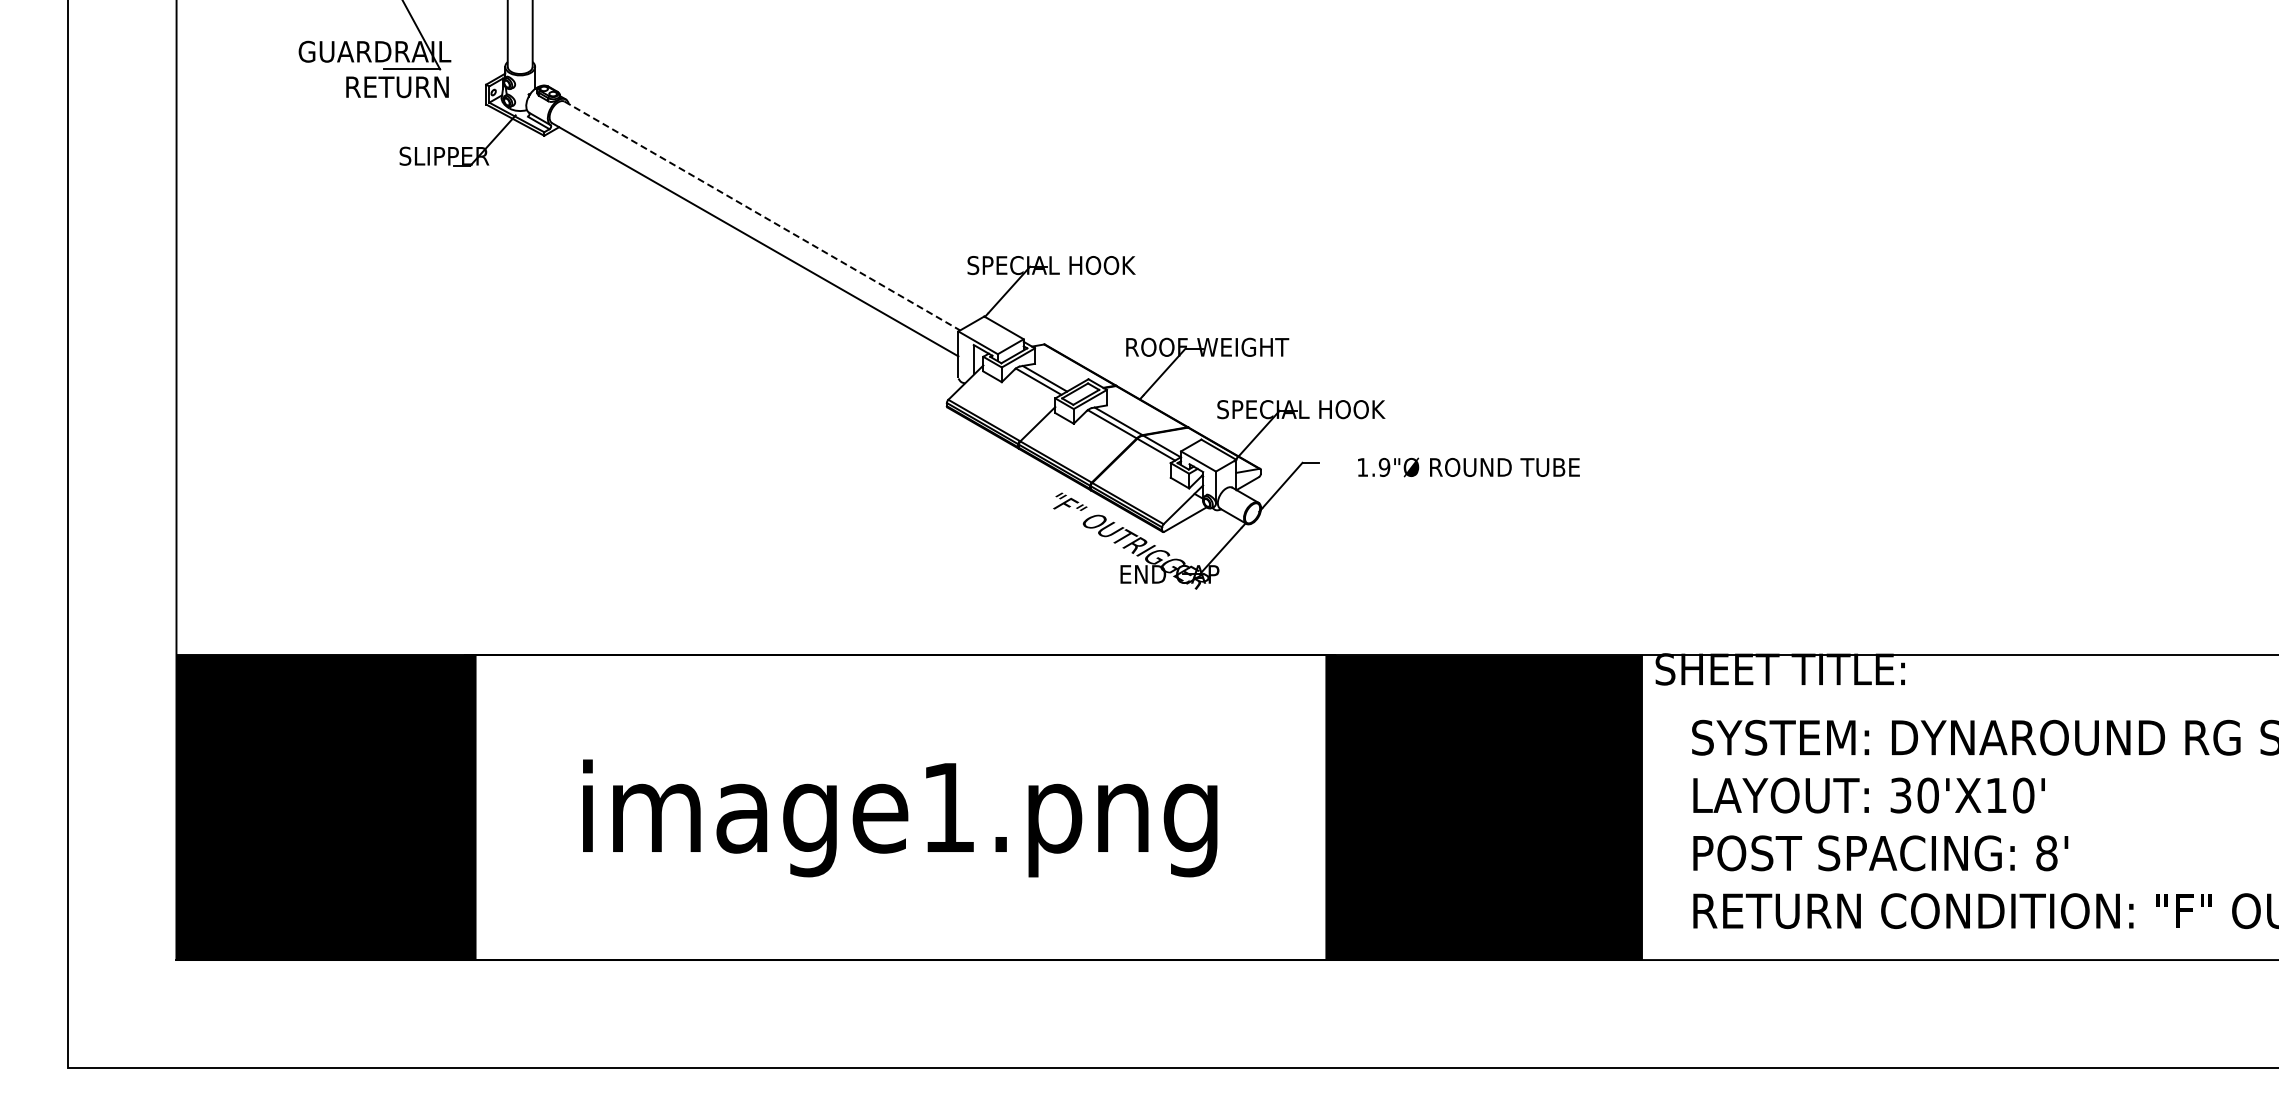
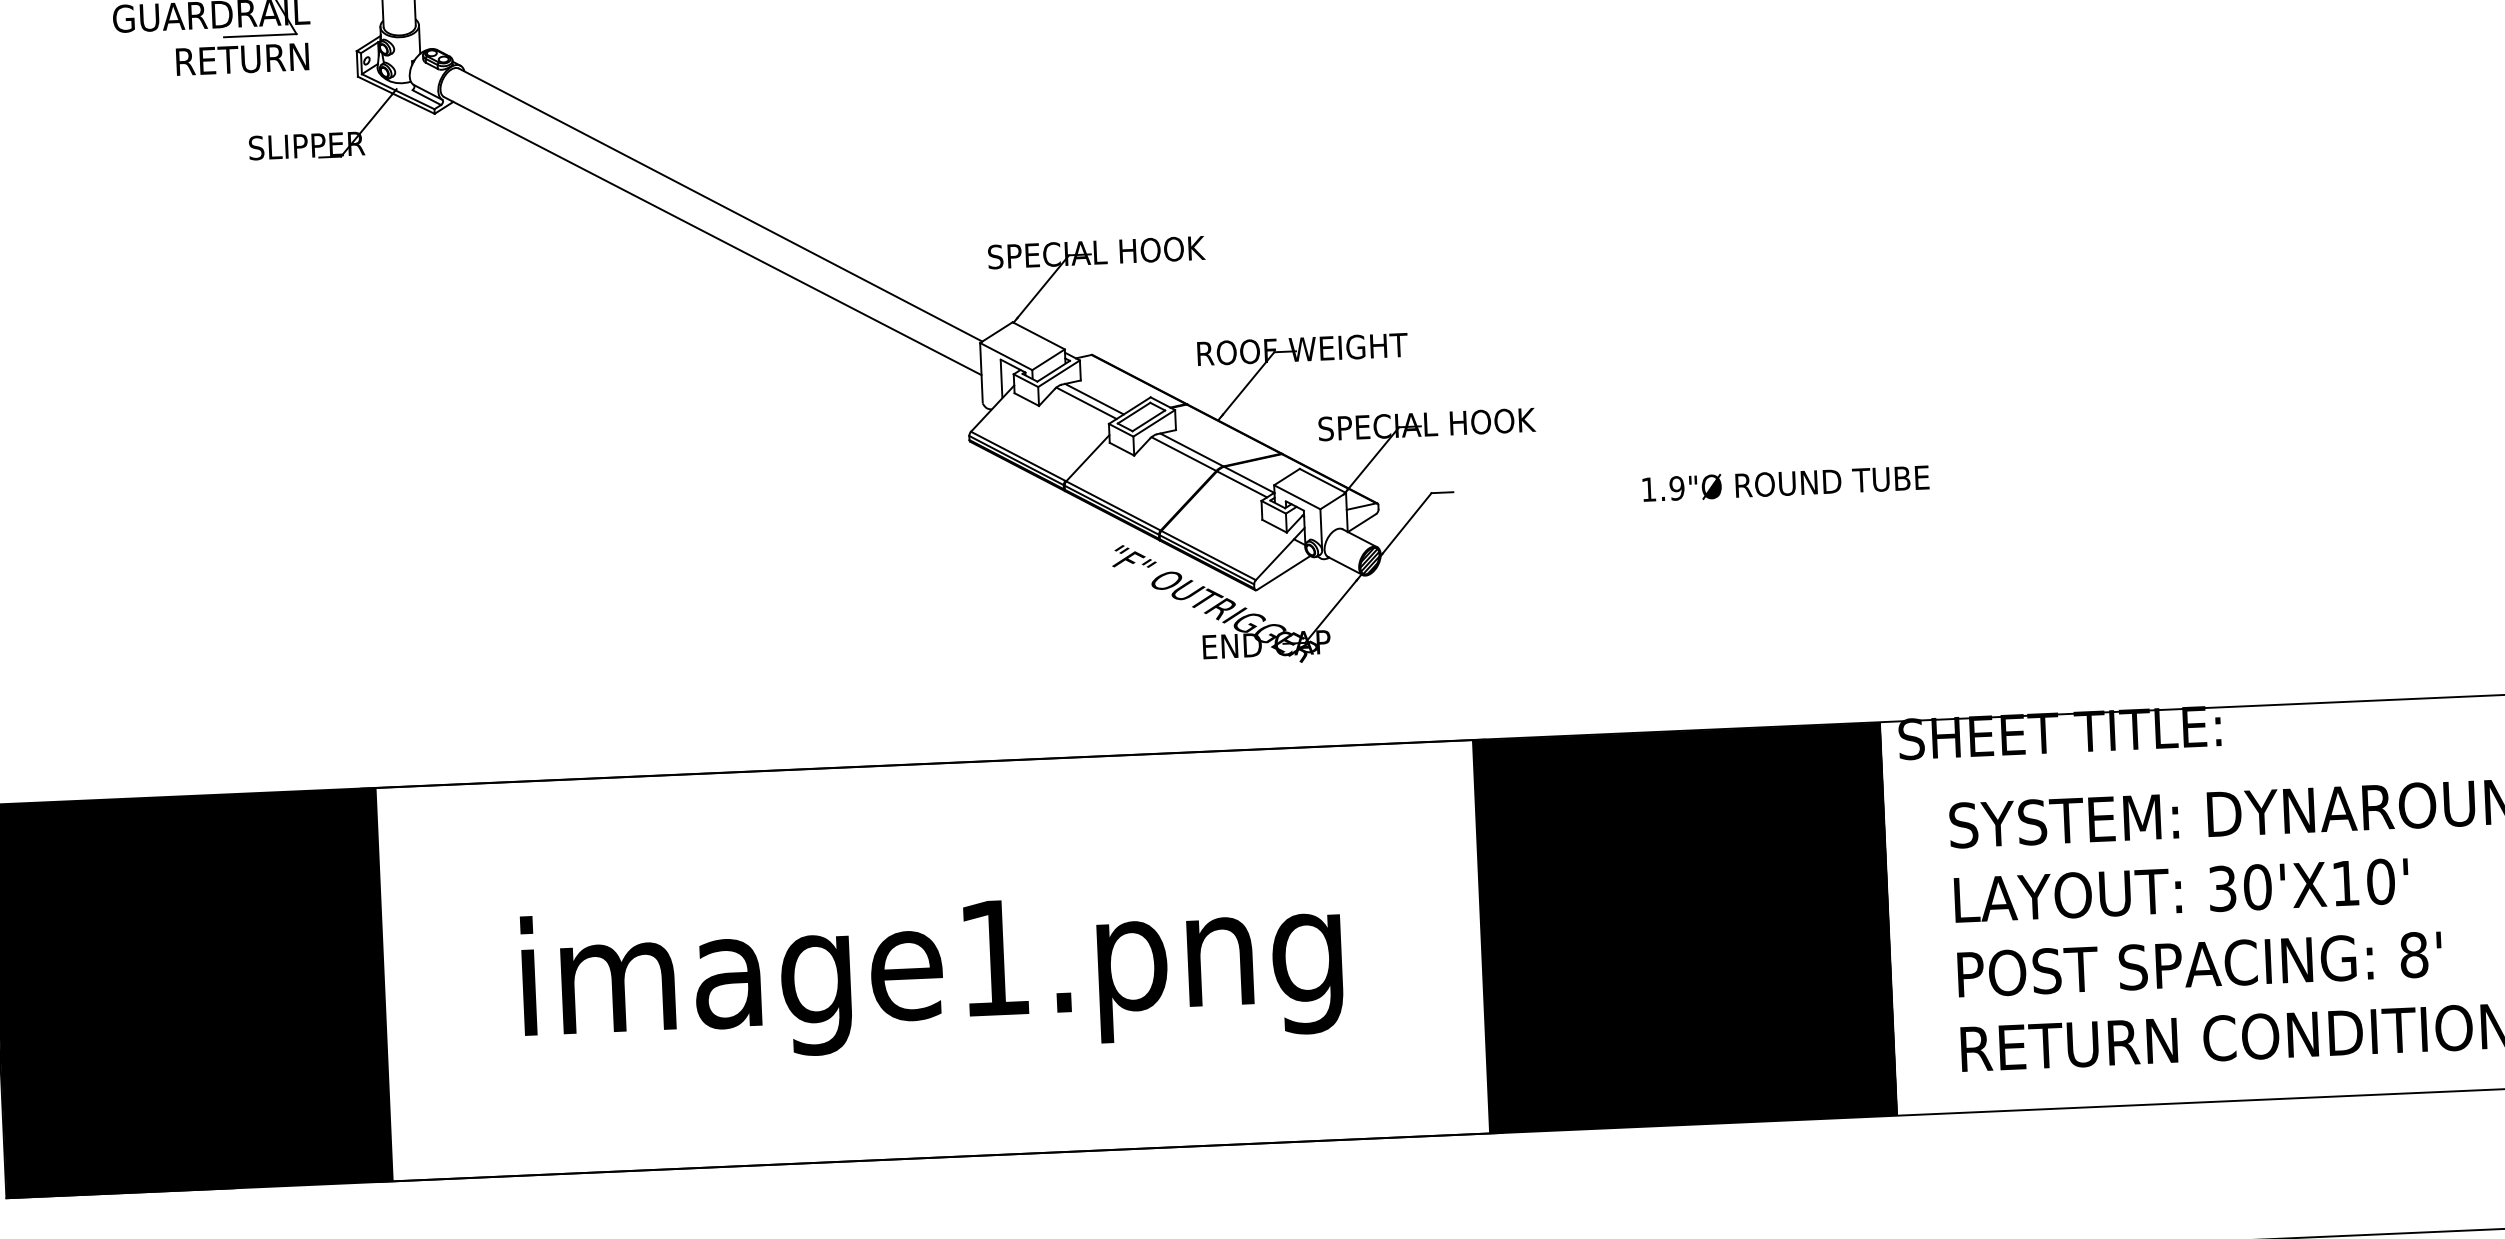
line: (762, 216) -> (720, 205), dashed -> solid
text: (1468, 467) -> (1785, 483), moved
hatch: (1252, 513) -> (1369, 561), added

